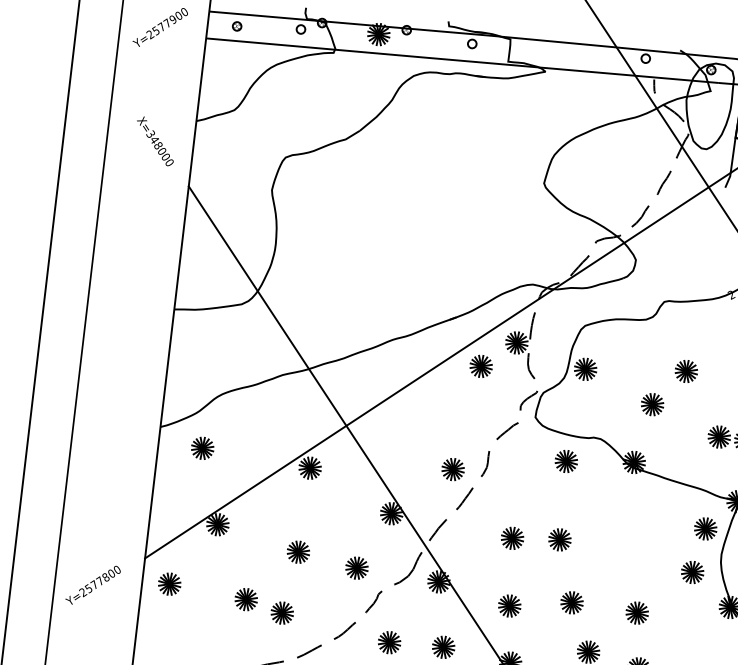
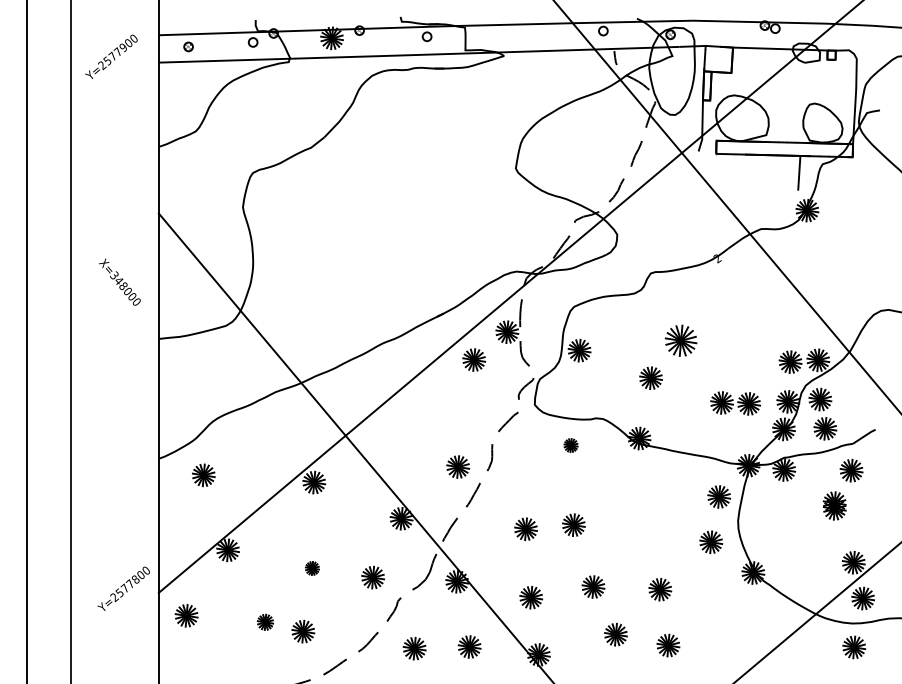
text: (155, 140) -> (119, 281), moved
part: (686, 371) -> (681, 340), size x1.4
part: (565, 461) -> (570, 445), size x0.6
part: (298, 552) -> (312, 568), size x0.6
text: (92, 584) -> (123, 588), moved
part: (246, 599) -> (265, 622), size x0.7

